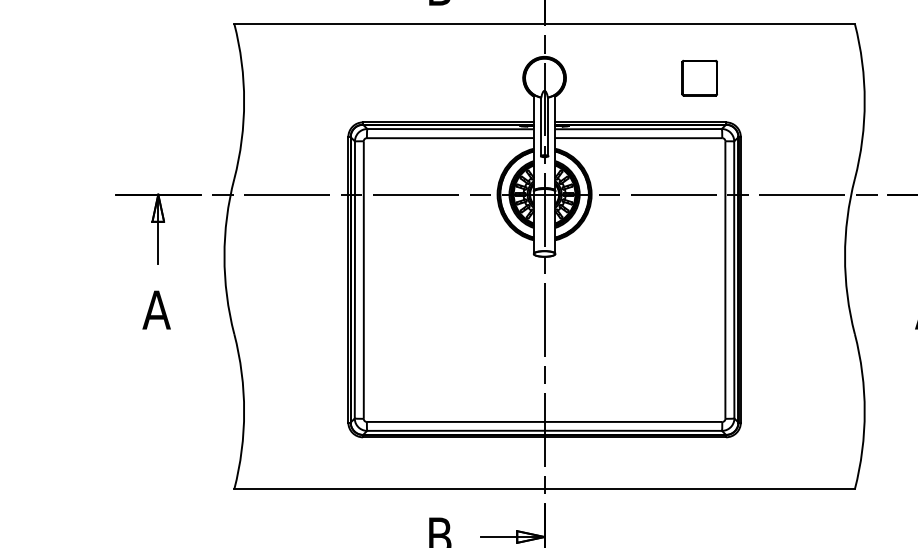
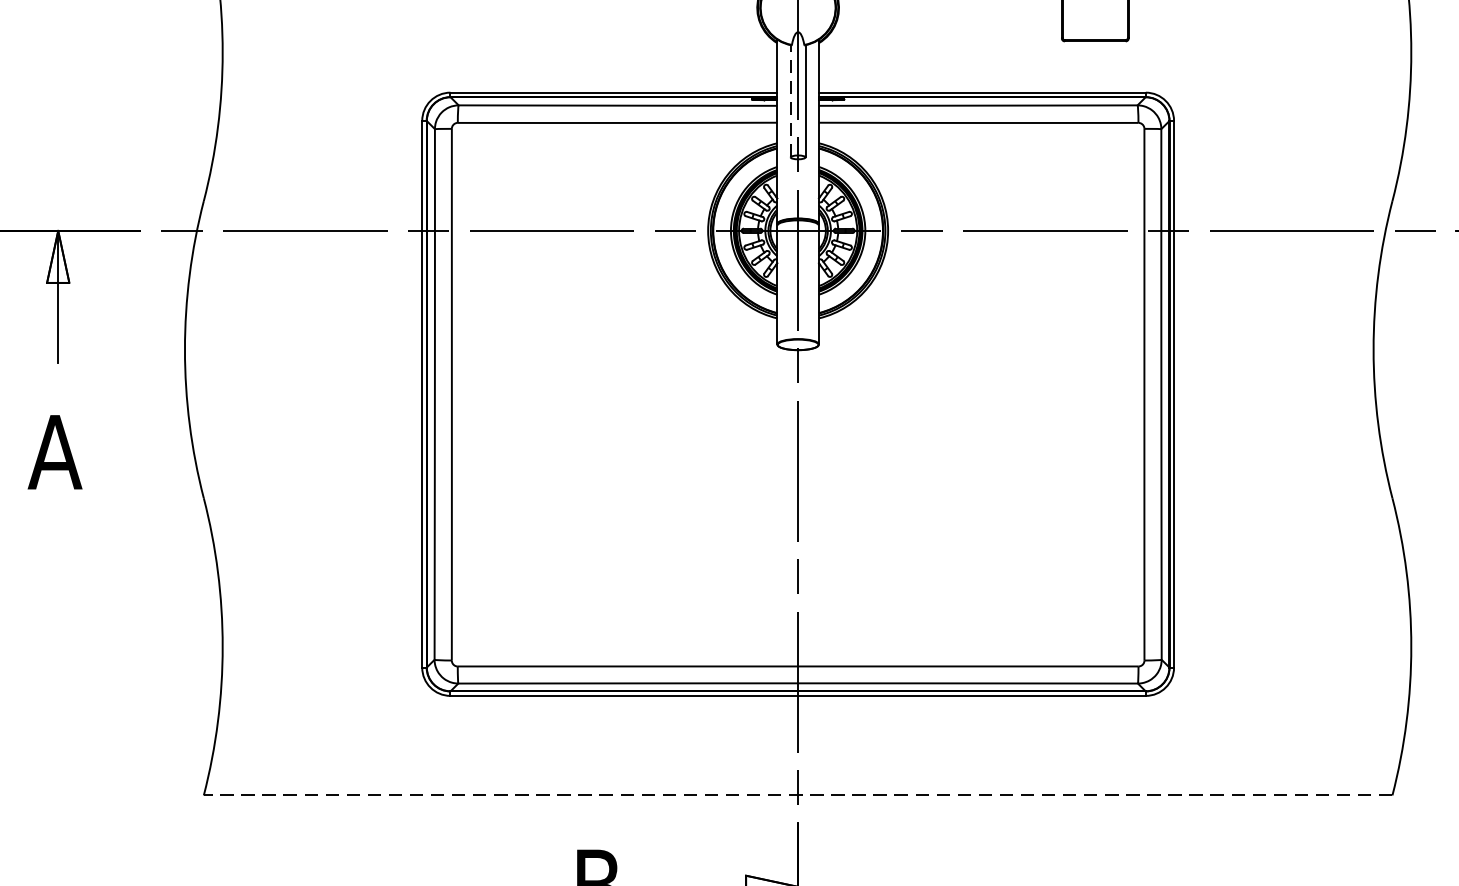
line: (540, 126) -> (790, 100), solid -> dashed
line: (544, 489) -> (797, 795), solid -> dashed

